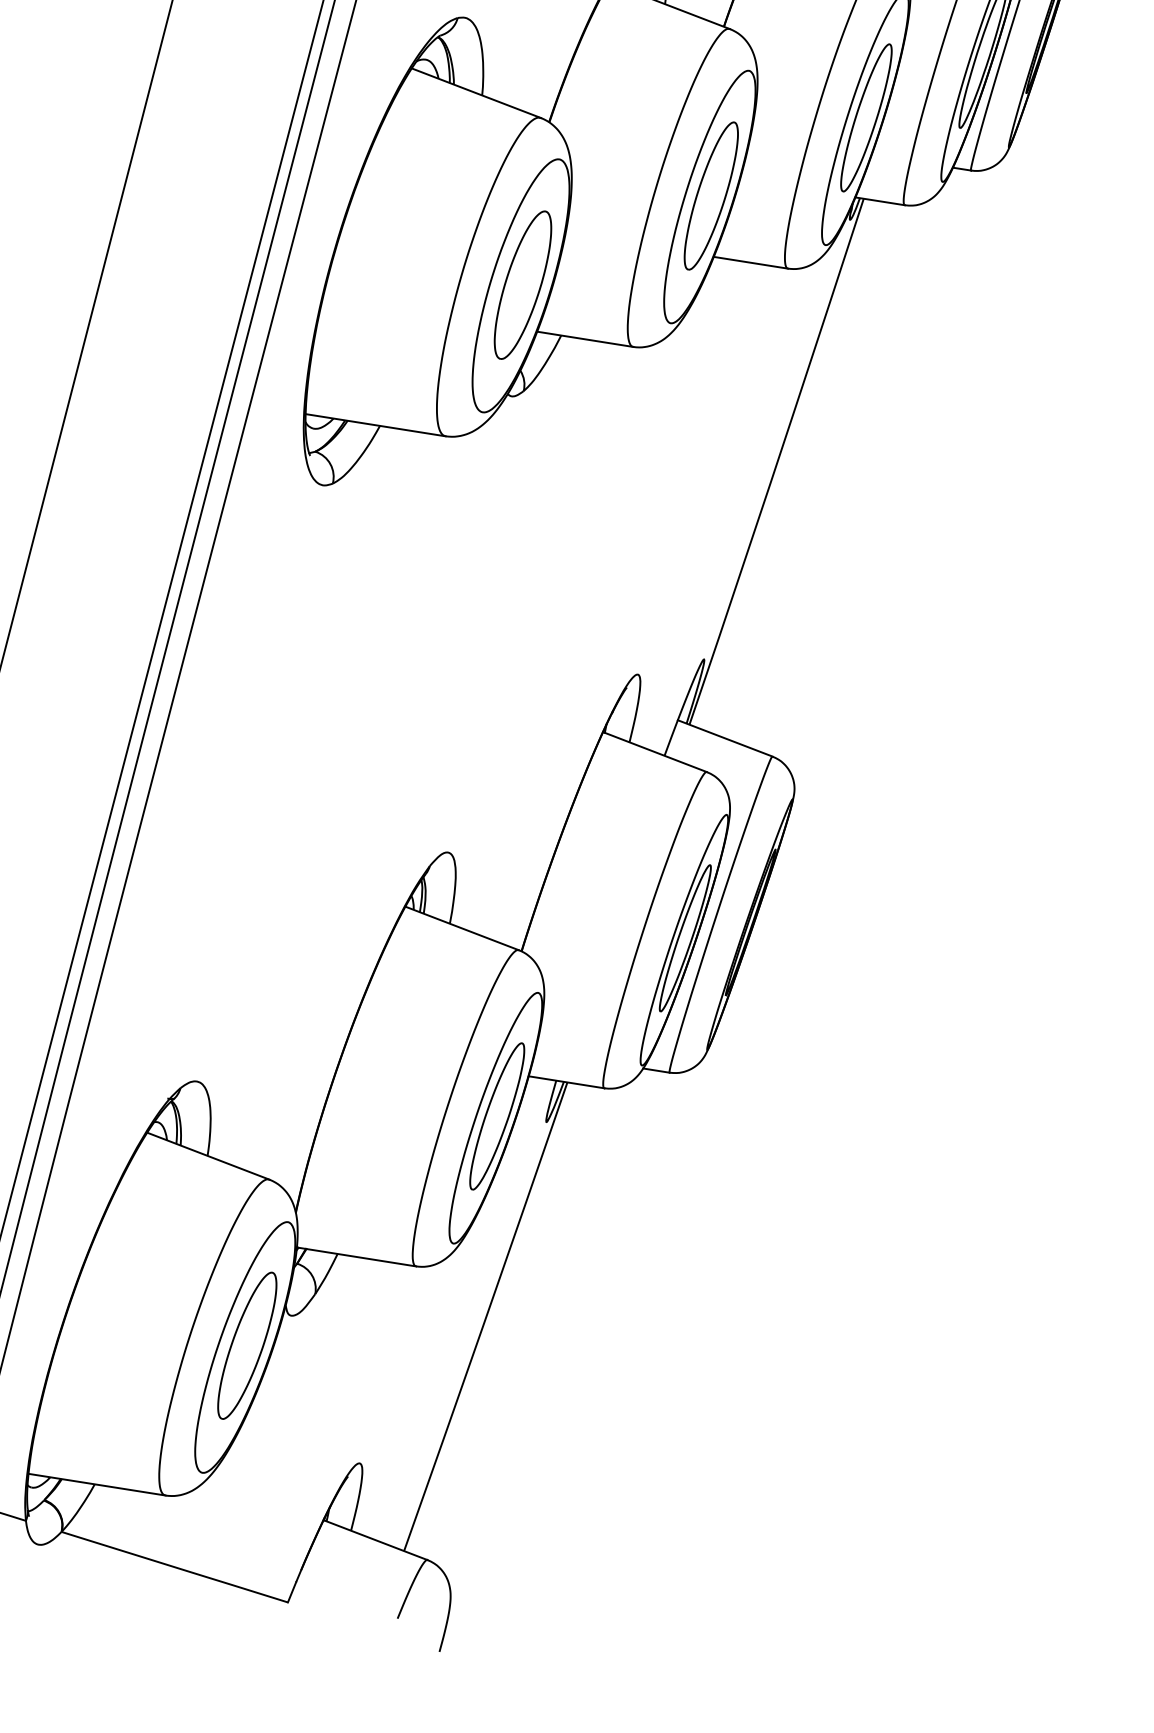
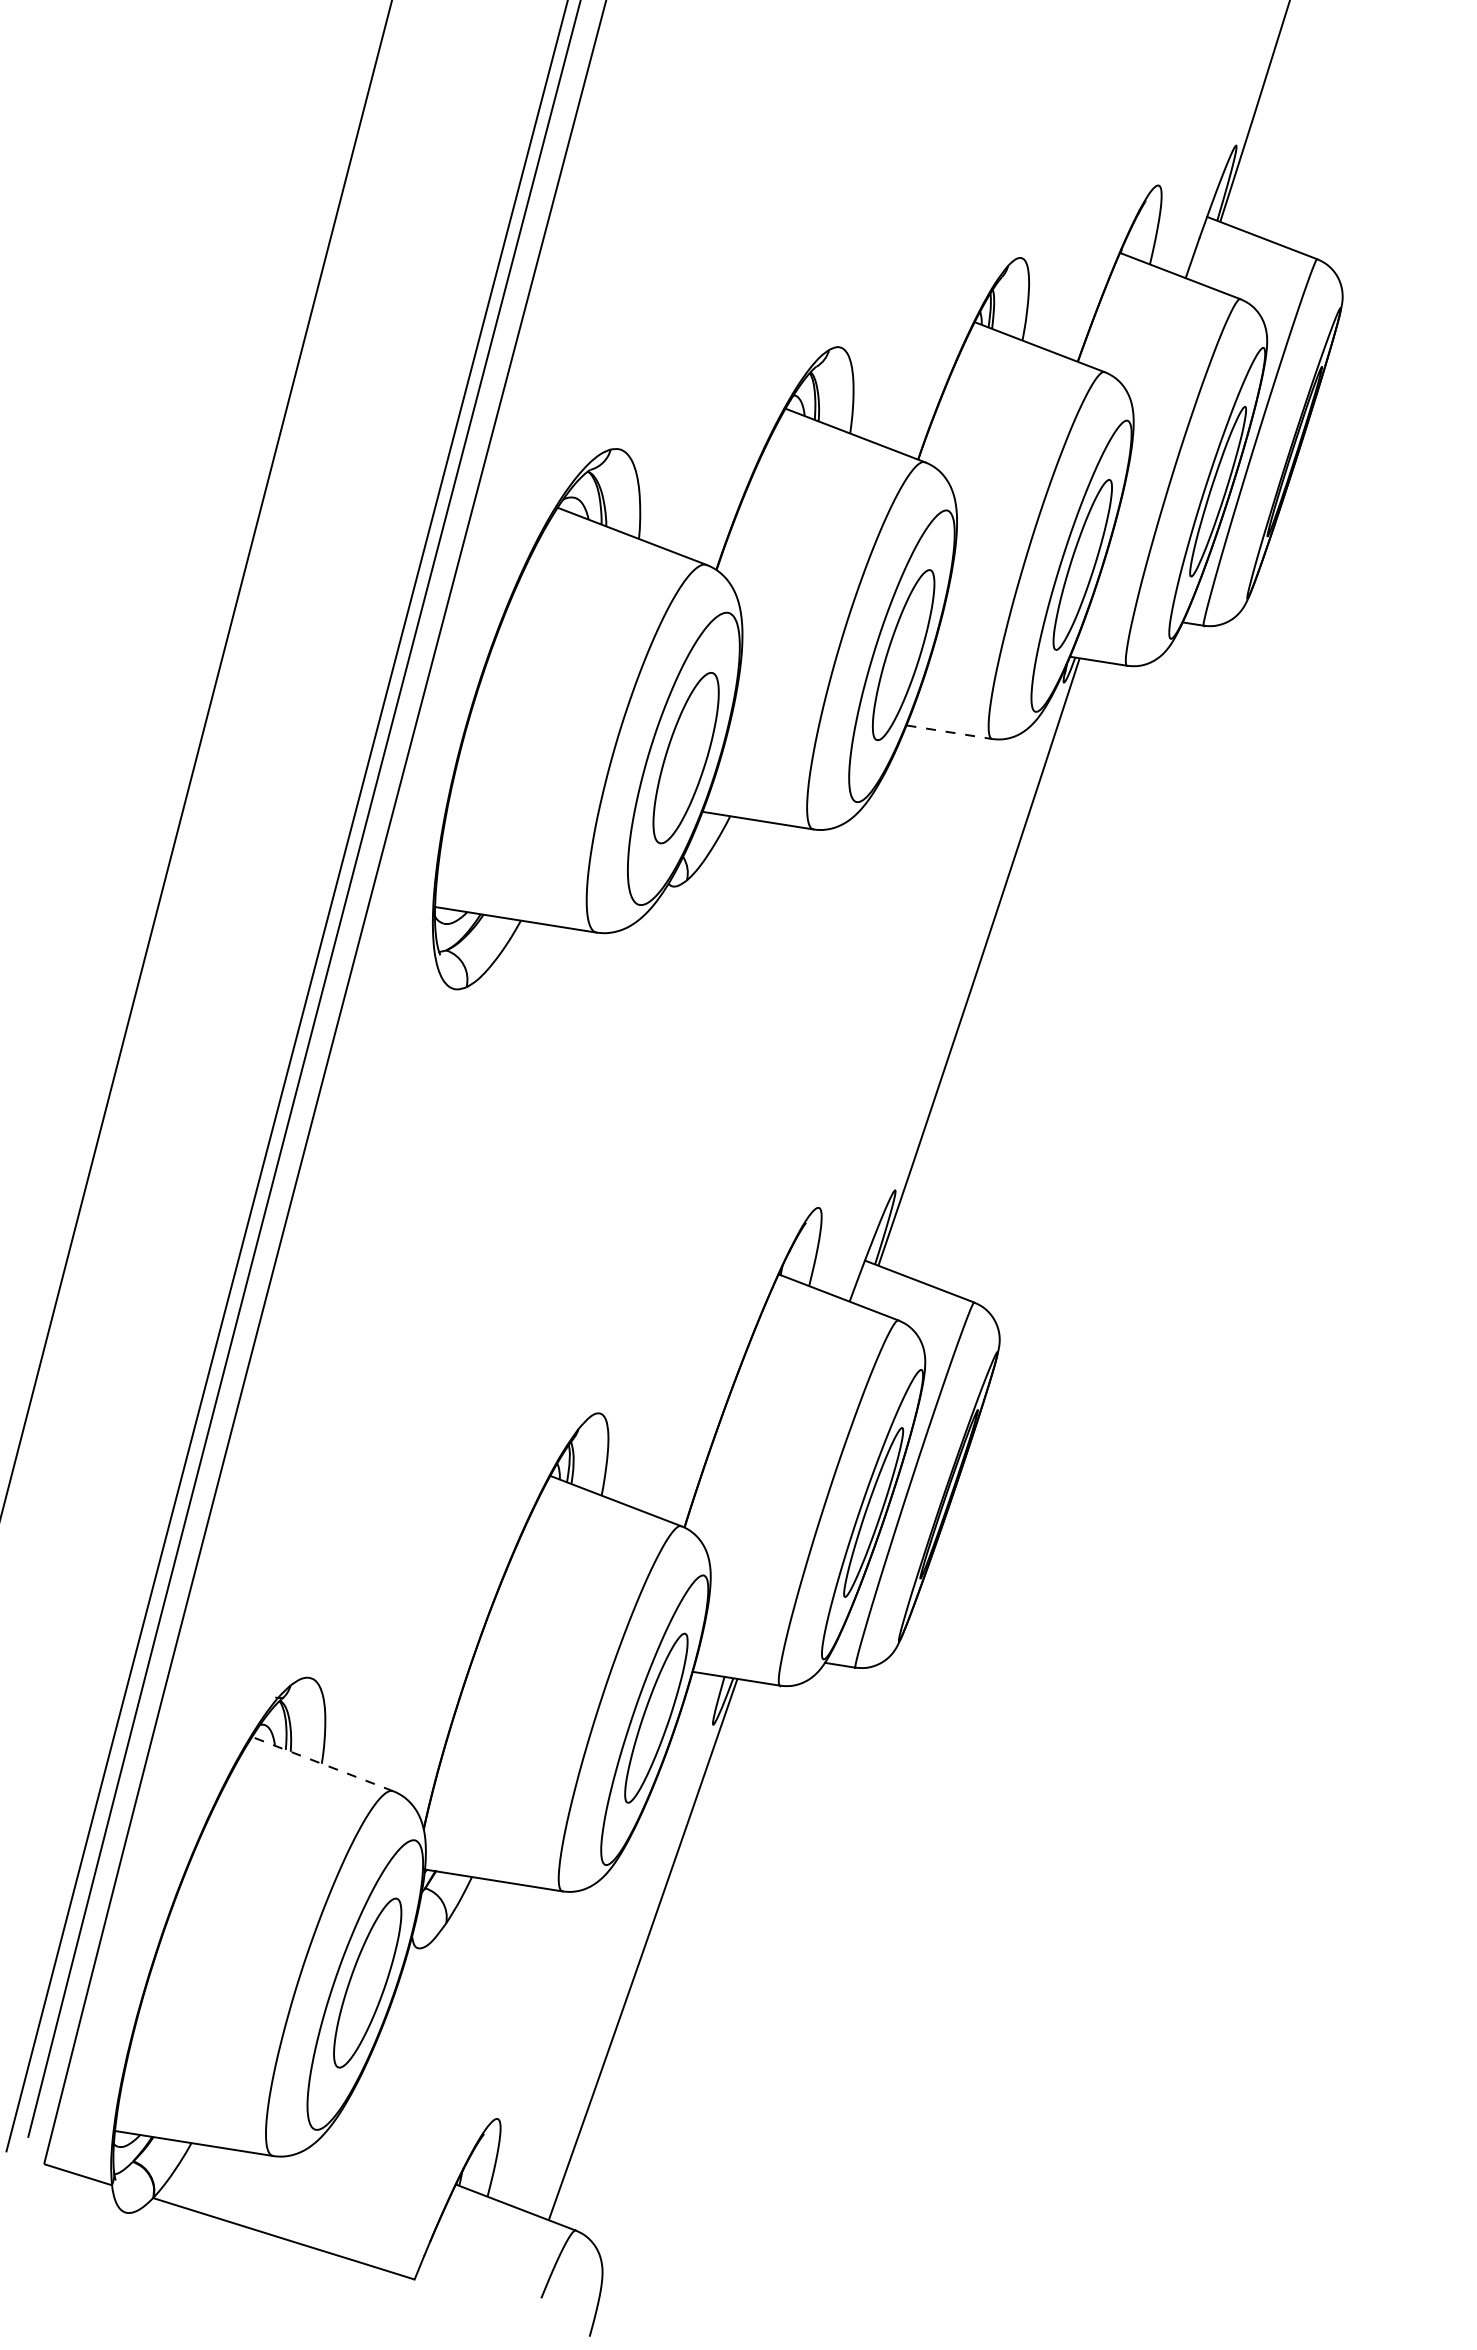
line: (751, 263) -> (949, 732), solid -> dashed
line: (208, 1156) -> (322, 1764), solid -> dashed

